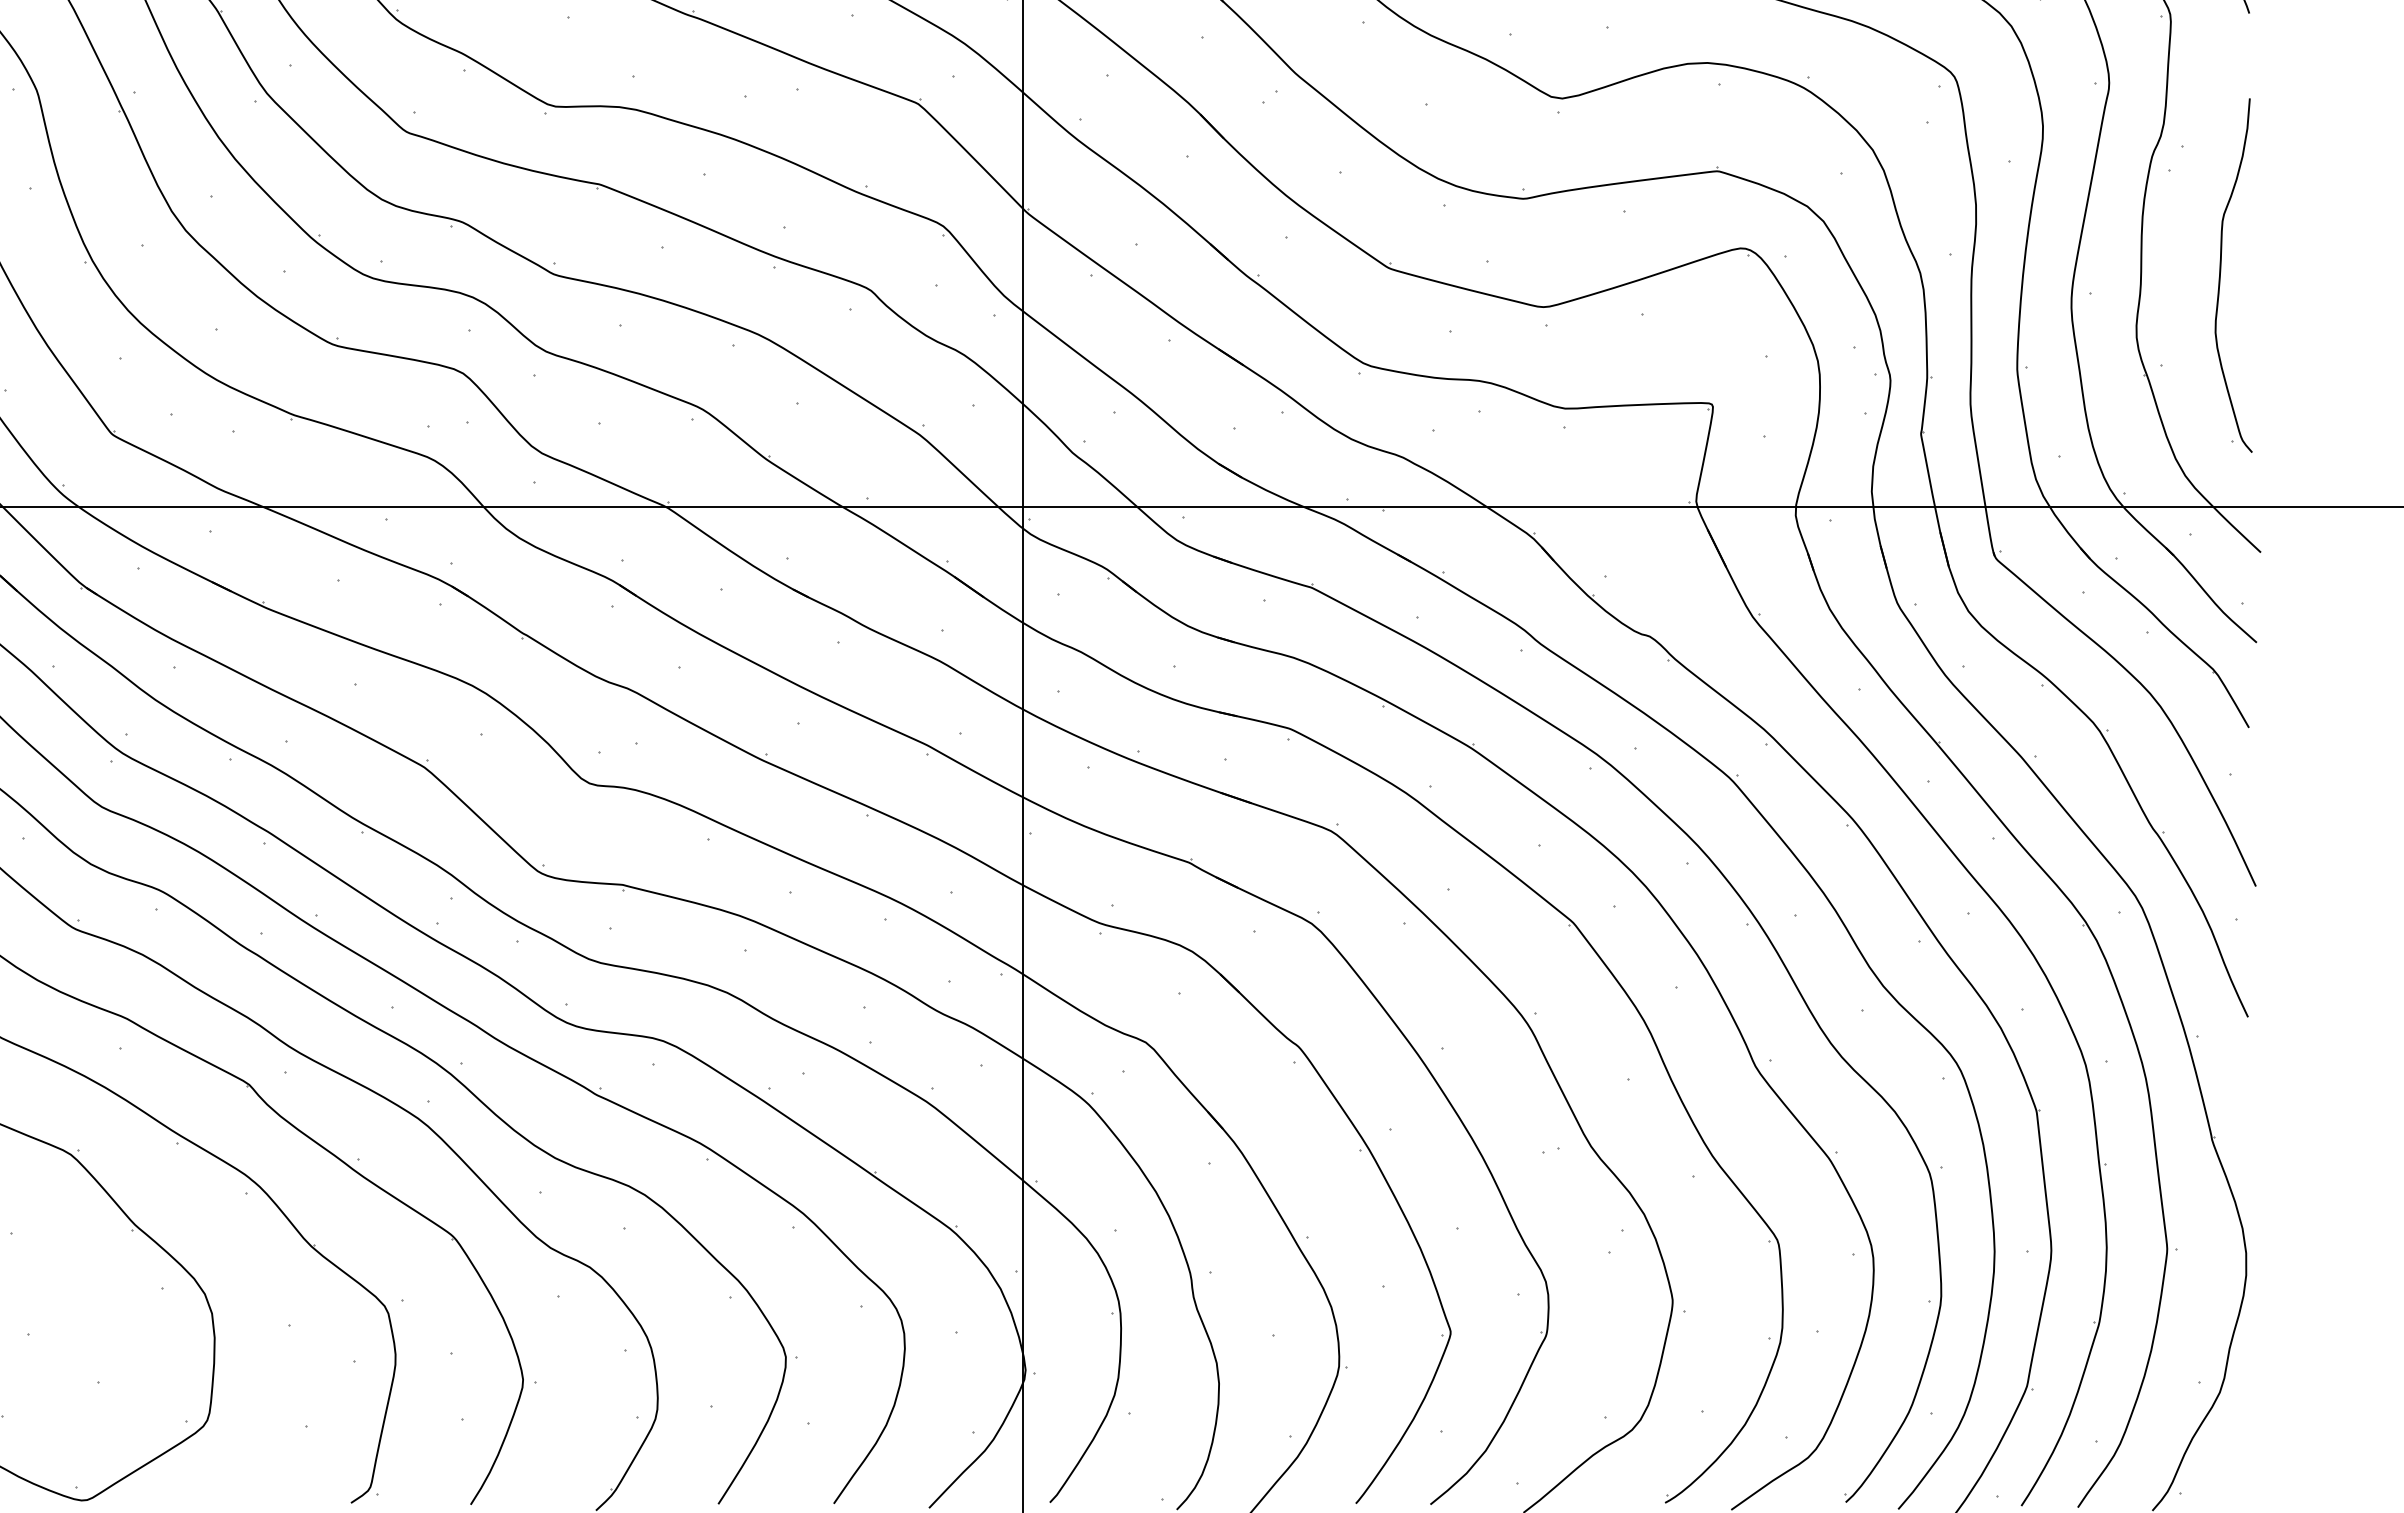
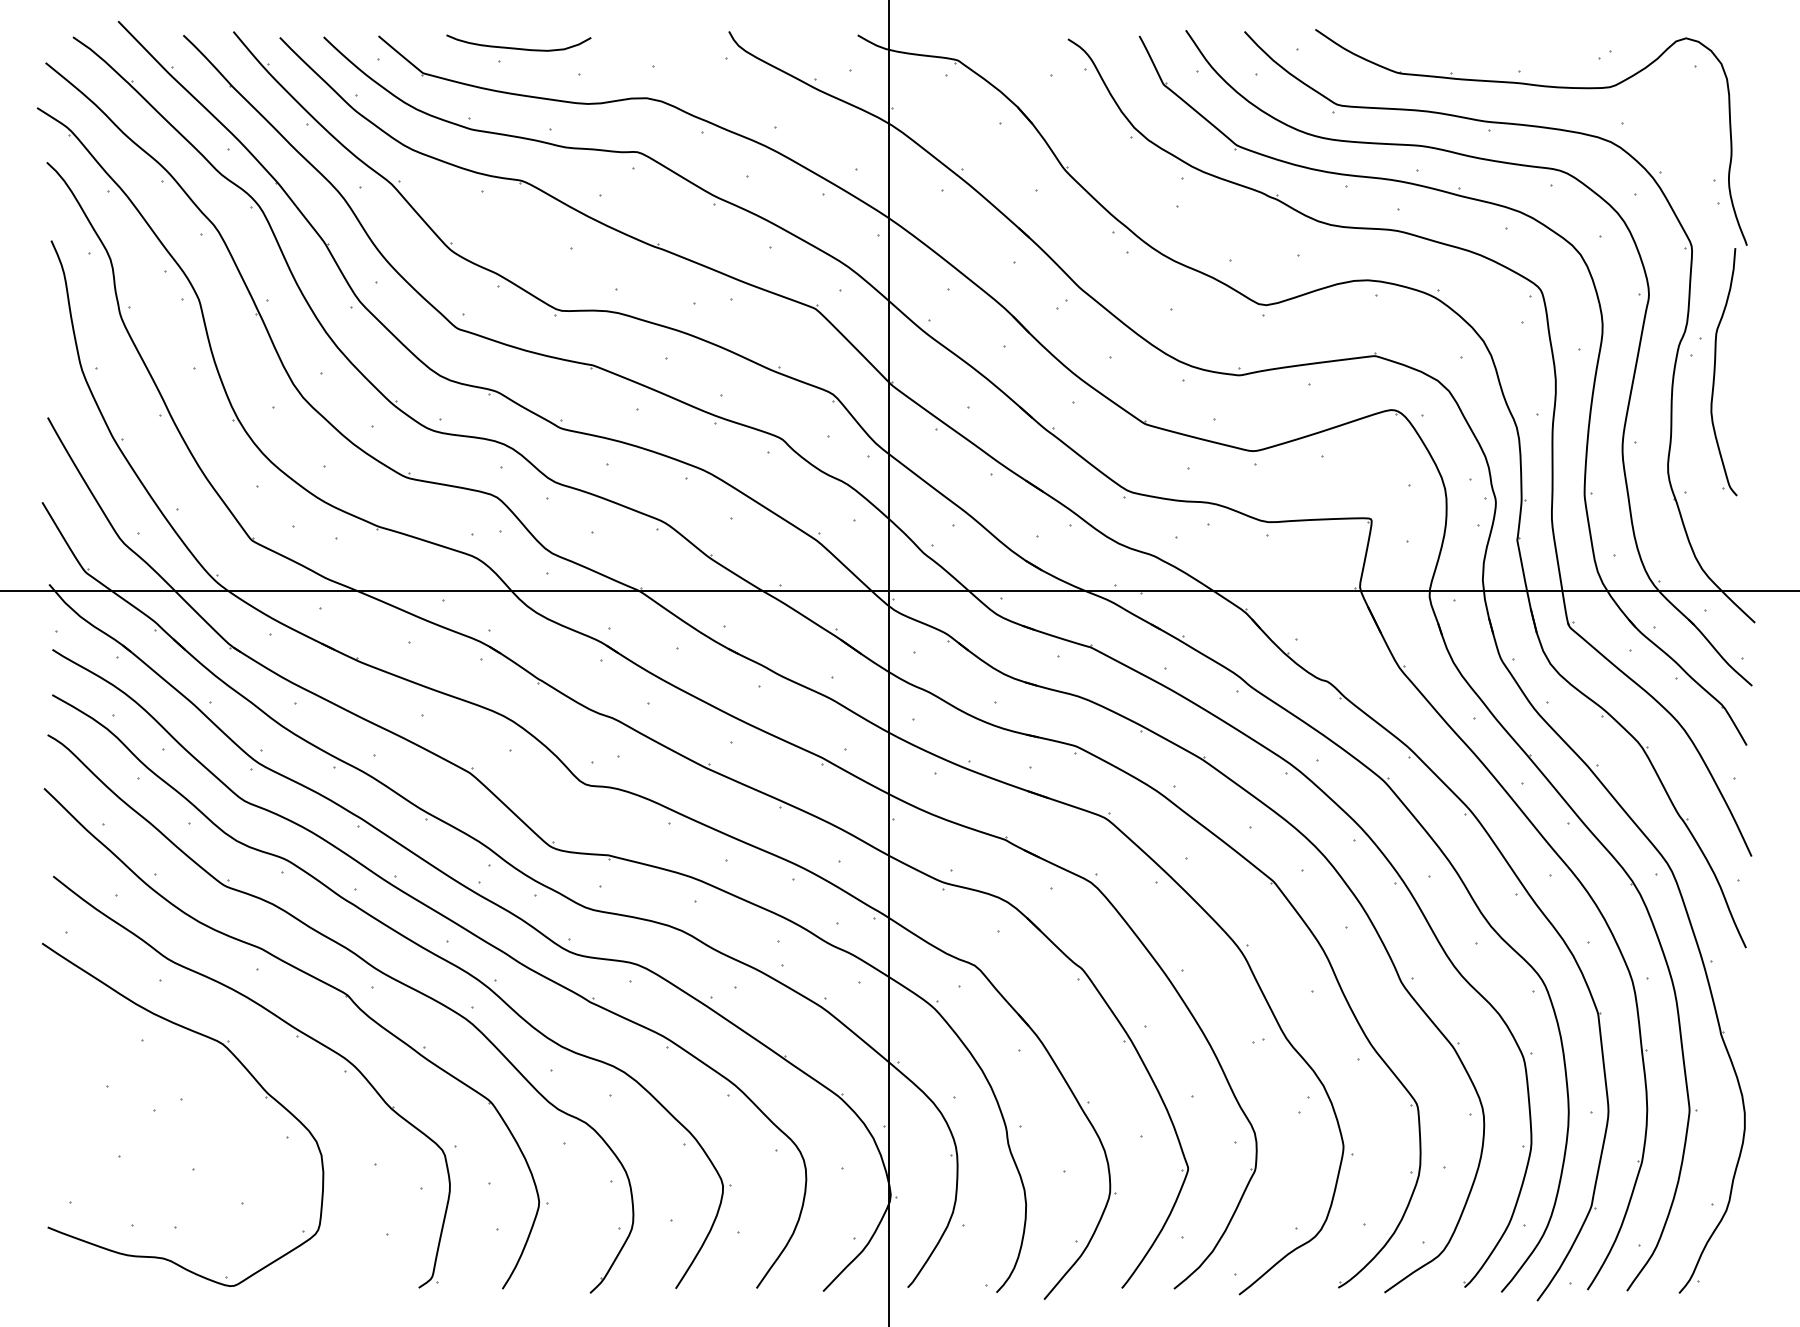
part: (2221, 276) -> (1715, 372), moved

